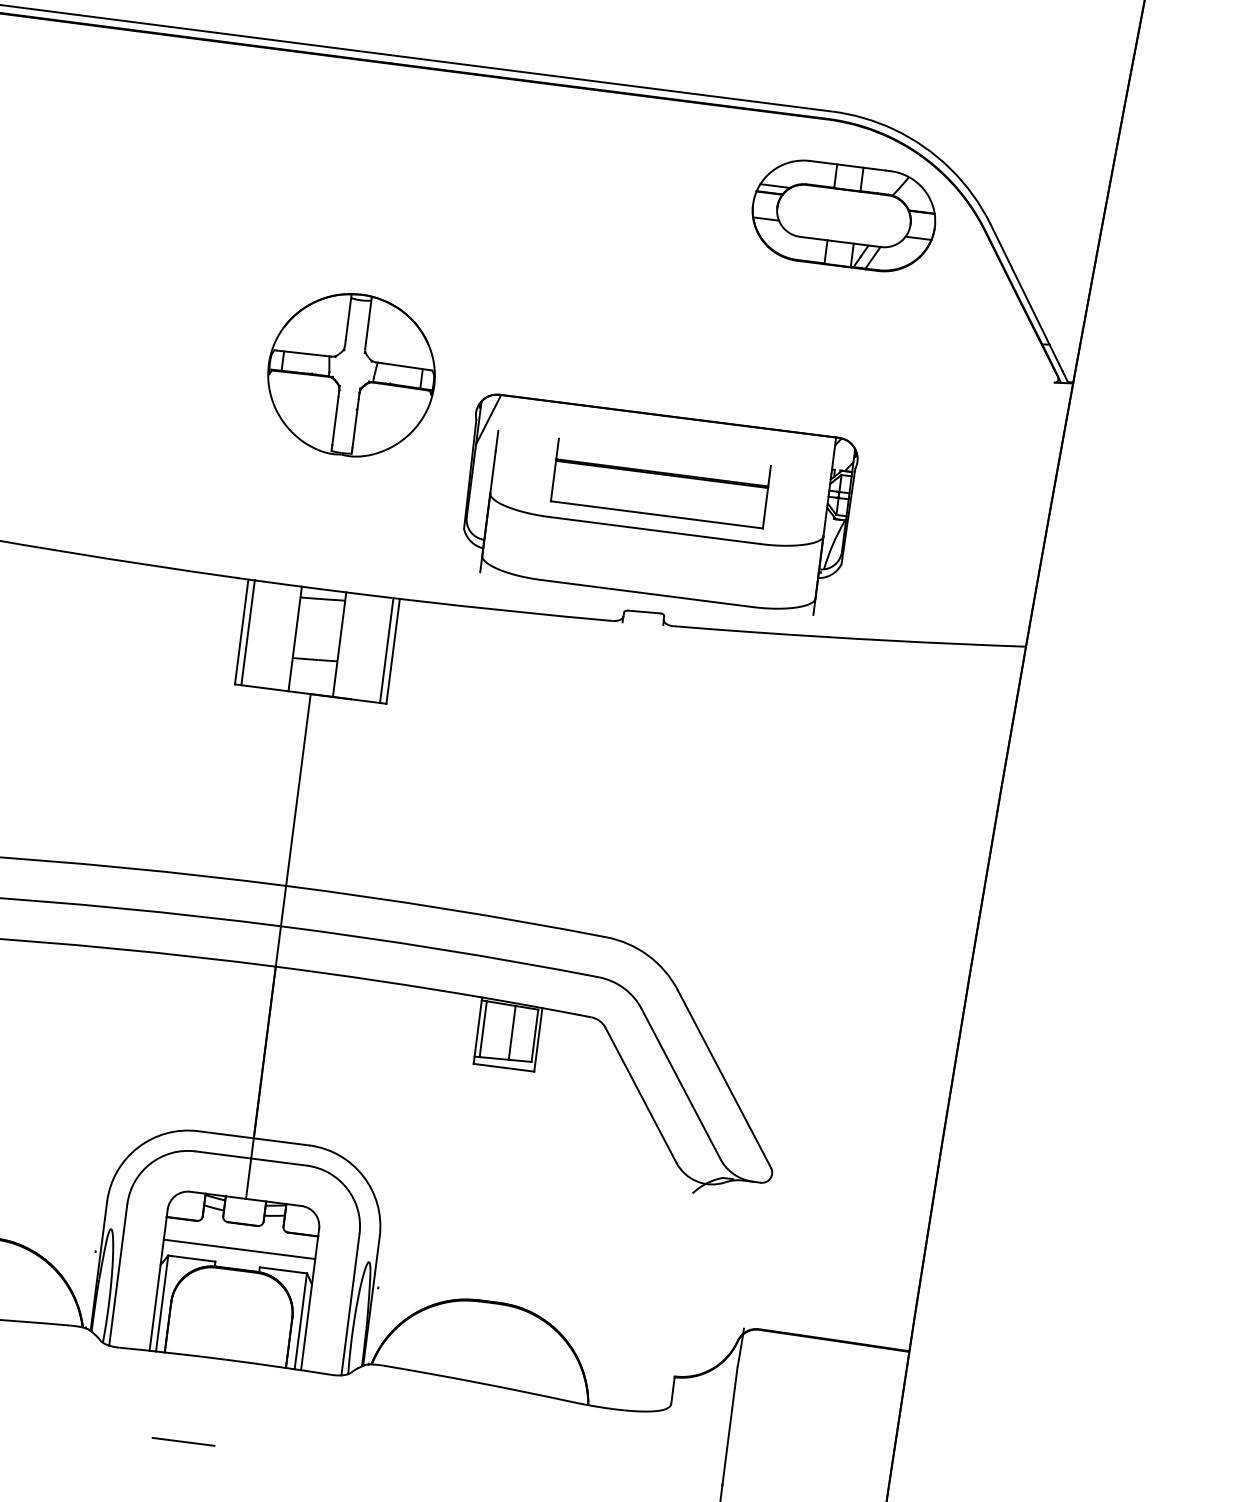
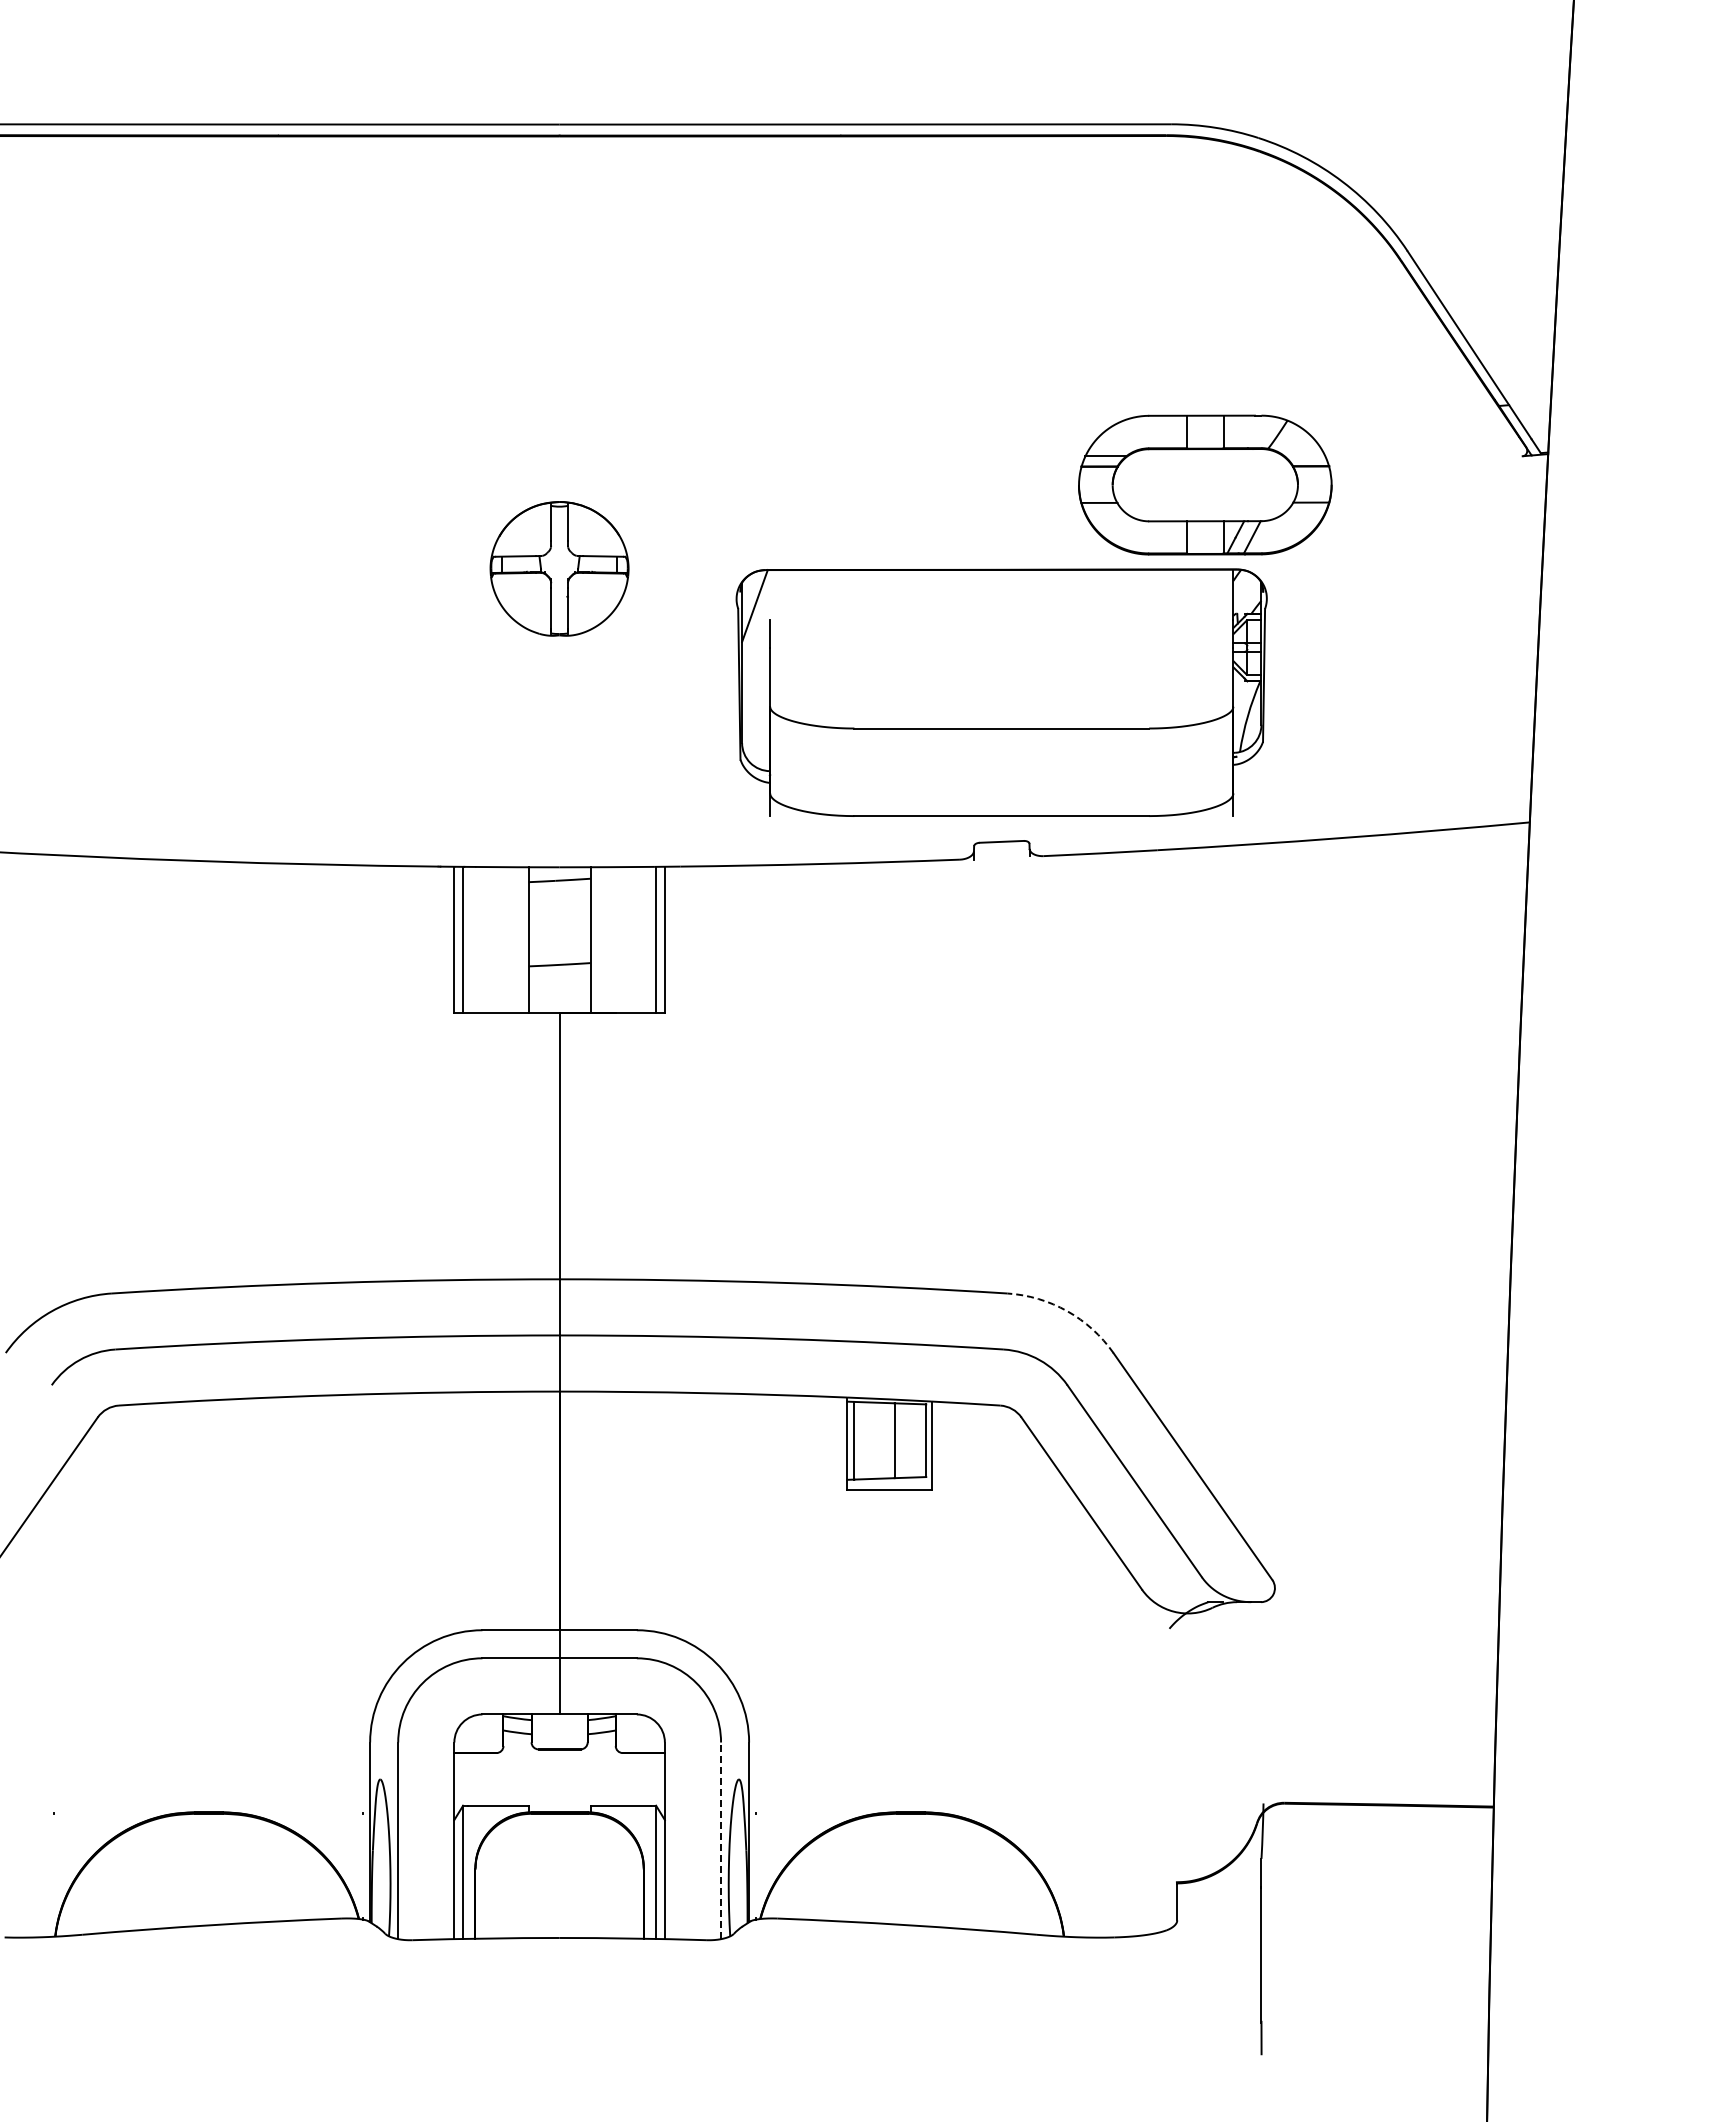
part: (844, 215) -> (1205, 484), moved
part: (351, 374) -> (559, 568), size x0.6
part: (660, 483) -> (1001, 663), removed
arc: (648, 955) -> (1067, 1311), solid -> dashed
line: (239, 1249) -> (559, 1784), removed
line: (350, 1304) -> (721, 1840), solid -> dashed
line: (183, 1441) -> (516, 2057), removed

